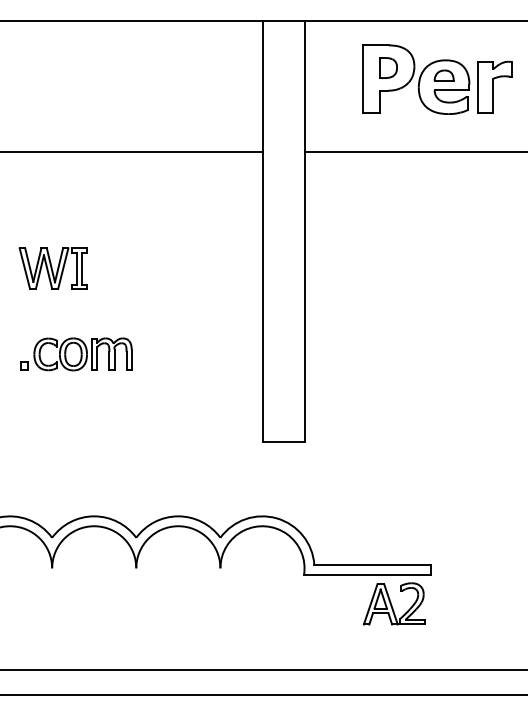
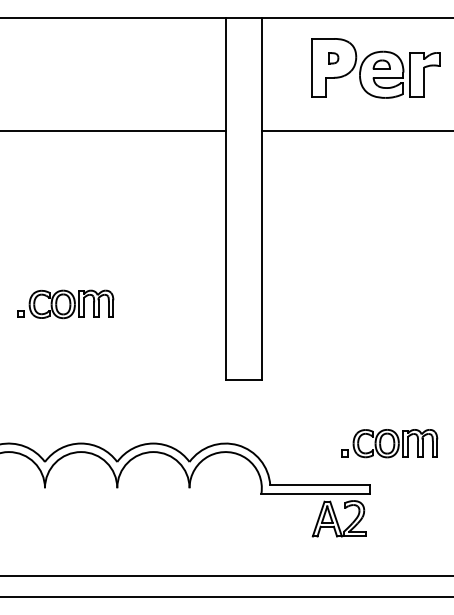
part: (388, 67) -> (333, 57), size x0.6
part: (52, 268) -> (45, 230), removed
part: (453, 516) -> (389, 443), added

